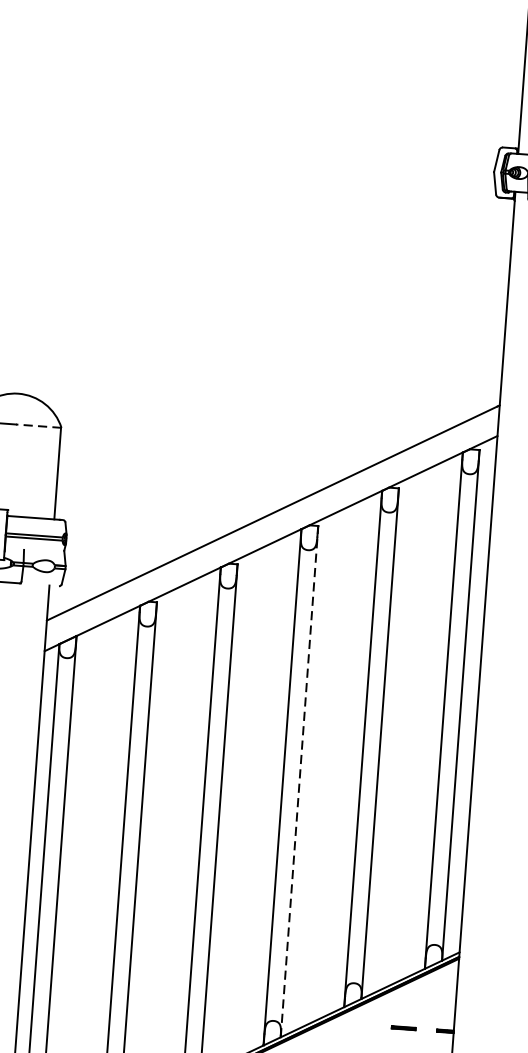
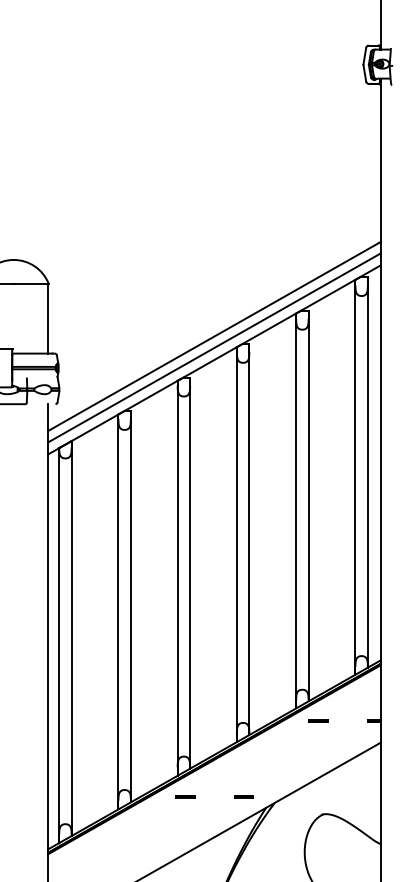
line: (37, 426) -> (30, 283), dashed -> solid
line: (272, 527) -> (214, 347), added
line: (299, 781) -> (249, 539), dashed -> solid
line: (403, 1027) -> (318, 720), moved

